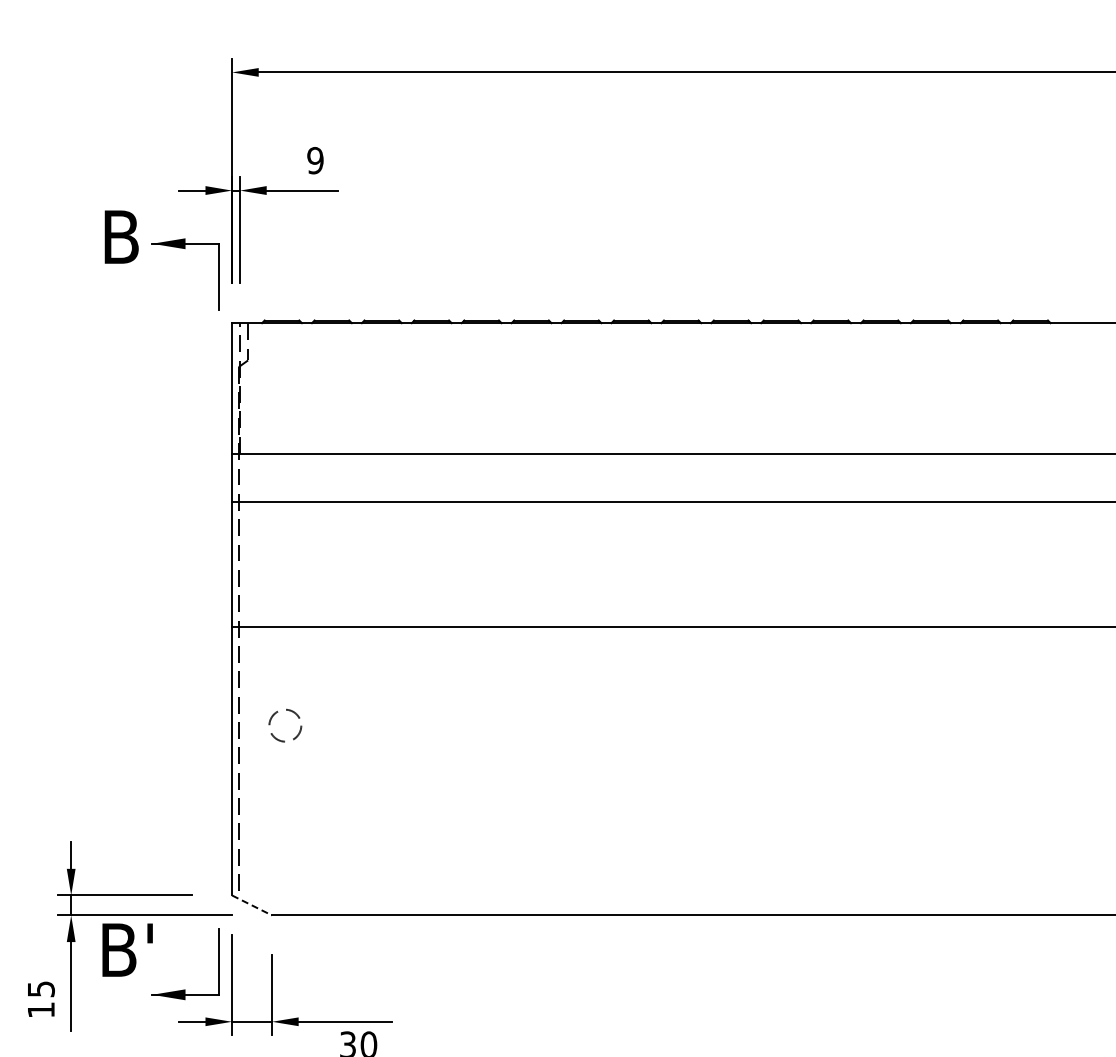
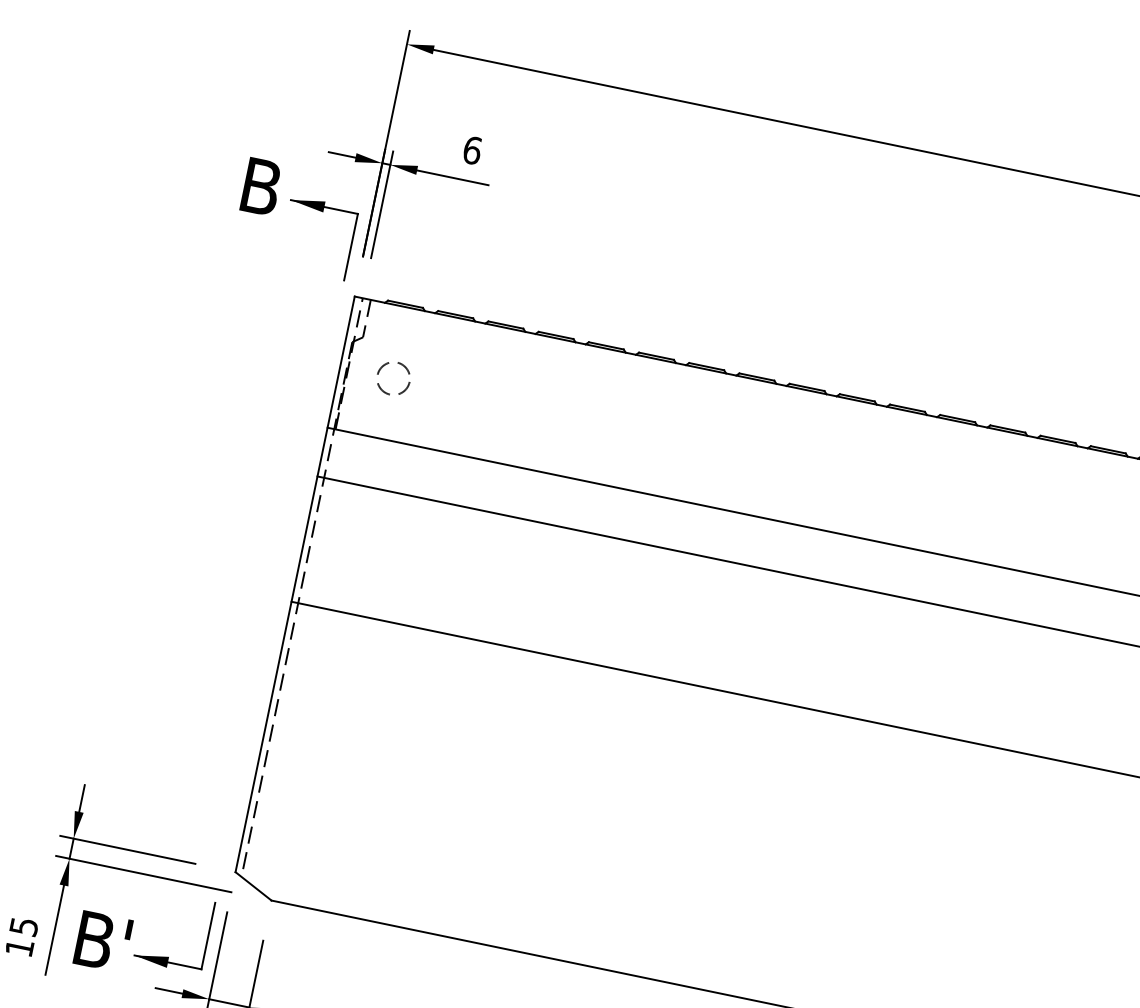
text: (315, 160) -> (472, 150), 9 -> 6
circle: (285, 725) -> (393, 378), moved
line: (252, 905) -> (253, 886), dashed -> solid
text: (127, 949) -> (103, 941), moved

